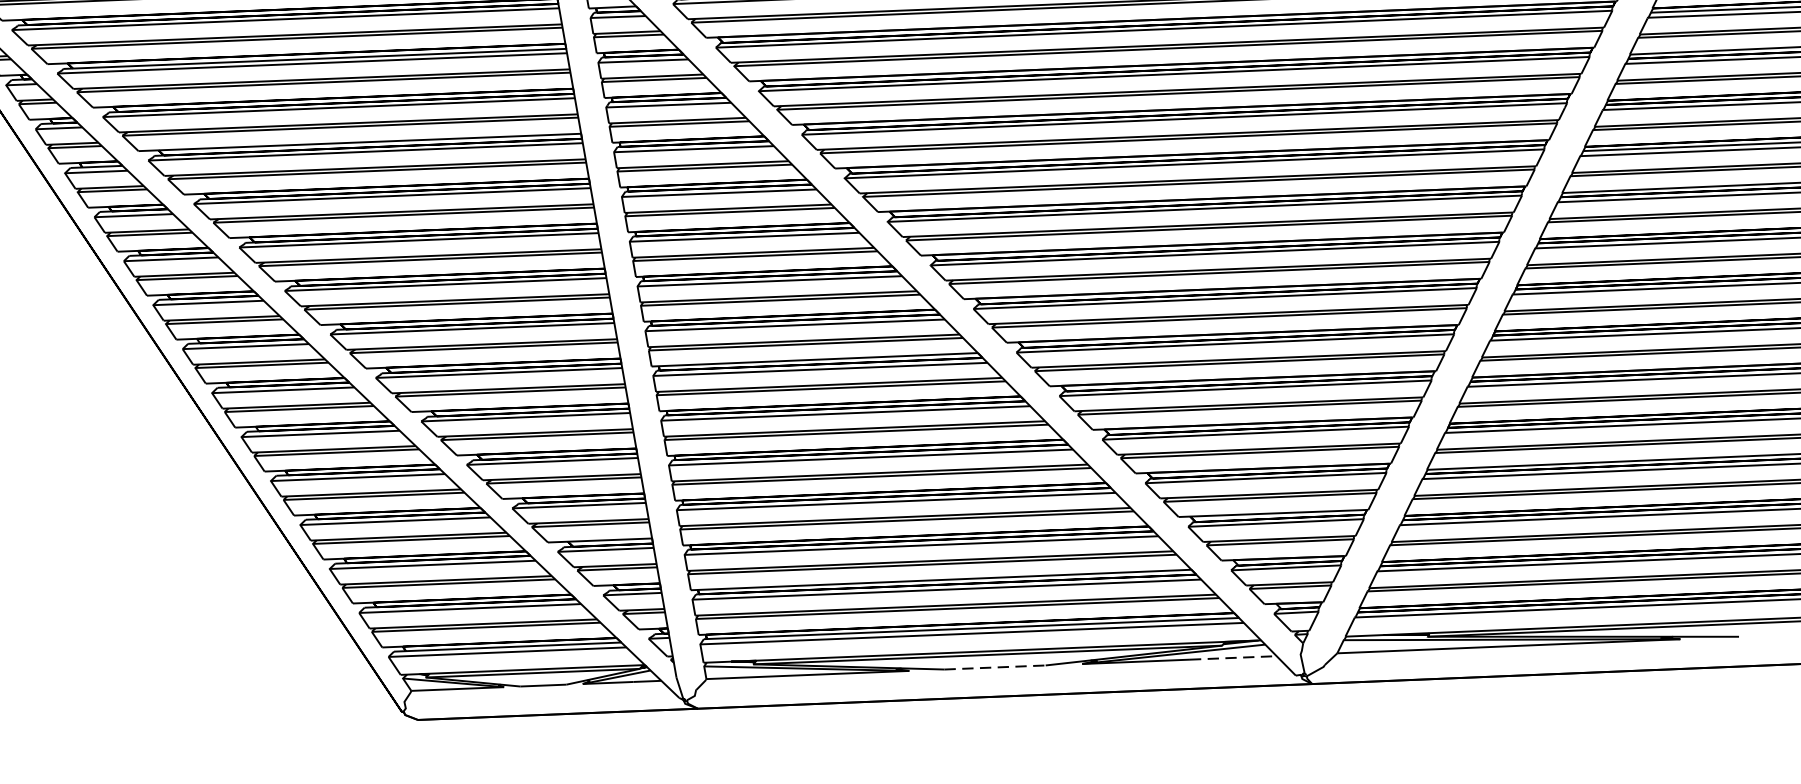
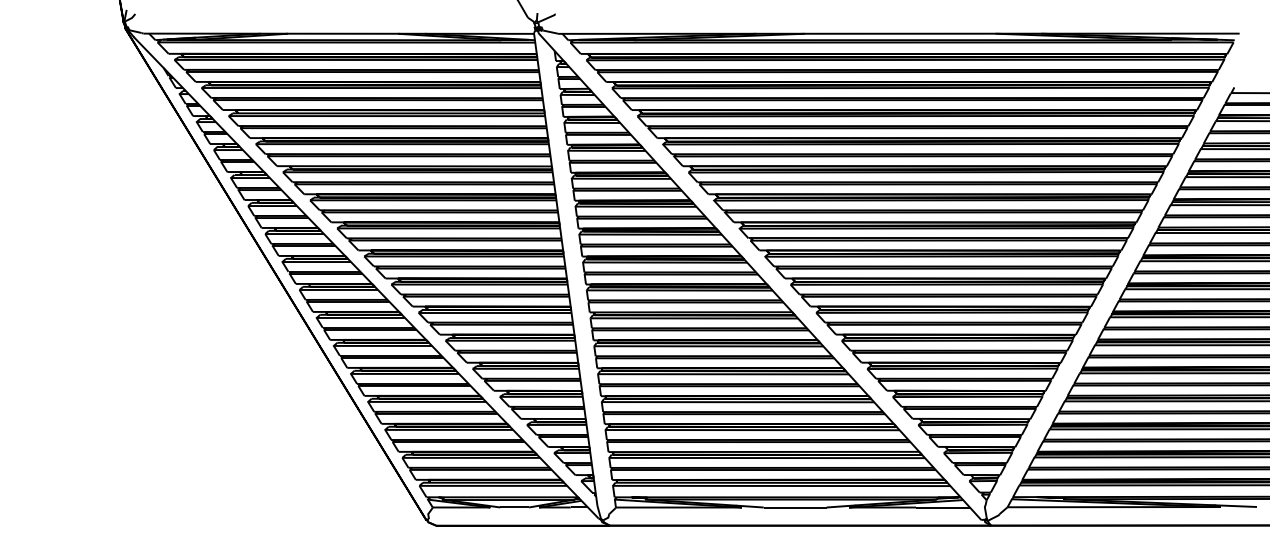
line: (1234, 657) -> (943, 507), dashed -> solid
line: (995, 667) -> (795, 507), dashed -> solid

